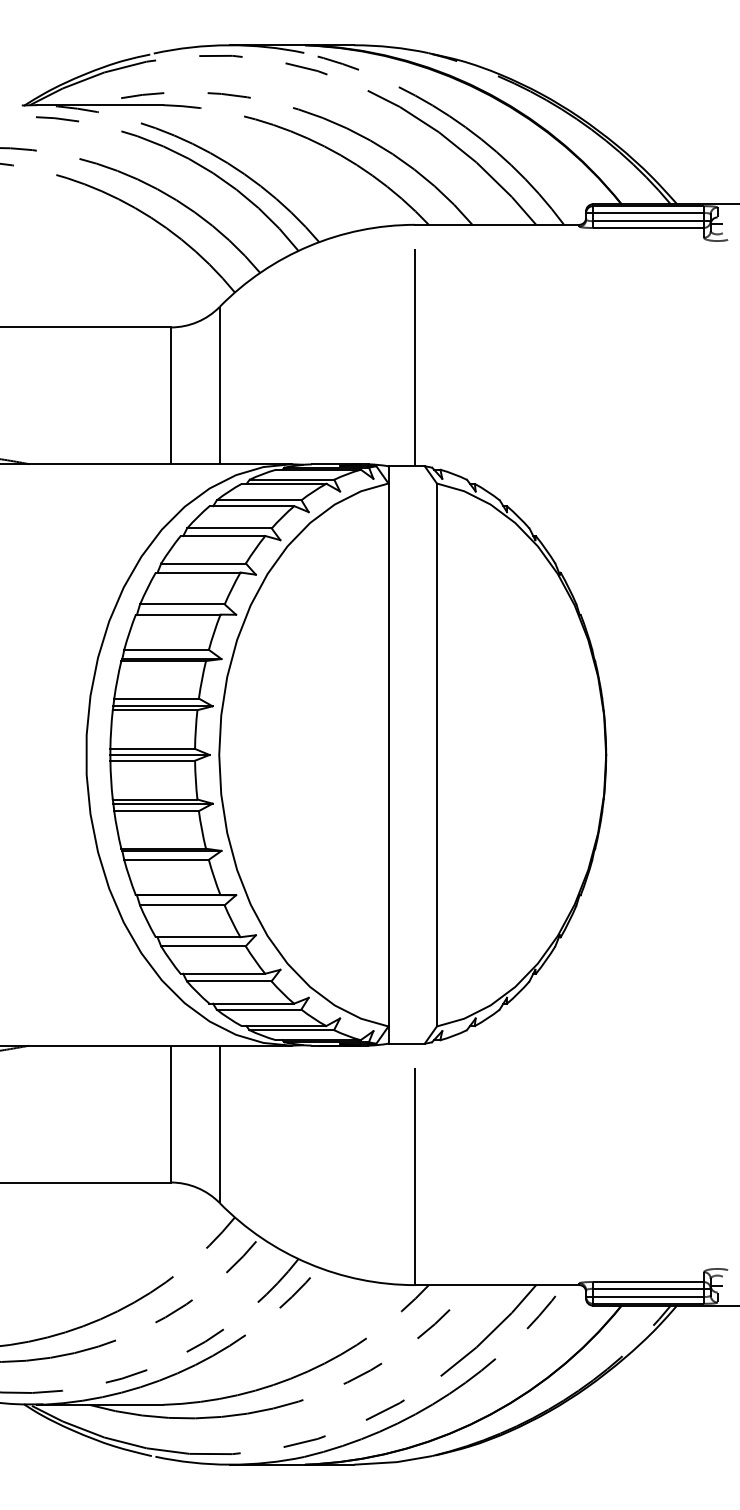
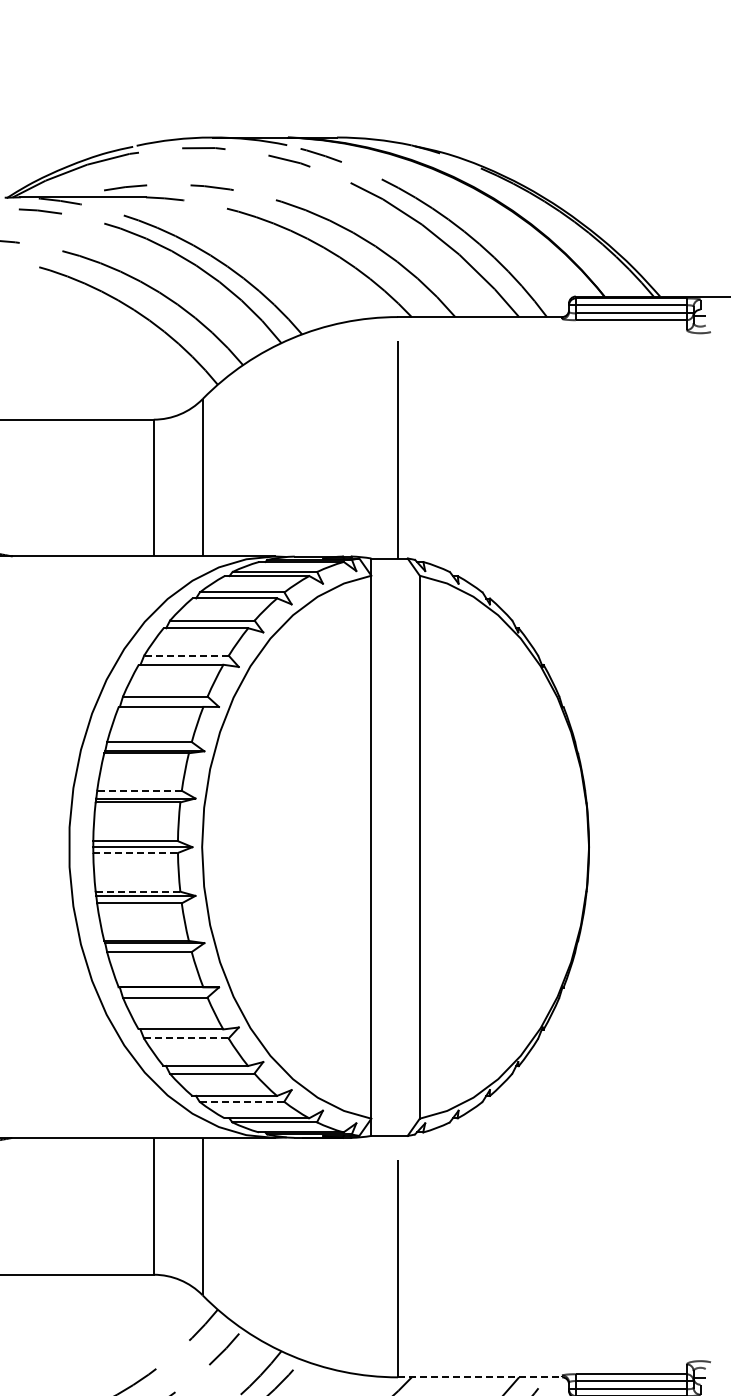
line: (203, 563) -> (186, 655), solid -> dashed
line: (156, 698) -> (139, 790), solid -> dashed
line: (153, 760) -> (136, 852), solid -> dashed
line: (154, 799) -> (137, 891), solid -> dashed
line: (203, 946) -> (186, 1038), solid -> dashed
line: (259, 1009) -> (242, 1101), solid -> dashed
line: (497, 1285) -> (480, 1377), solid -> dashed

